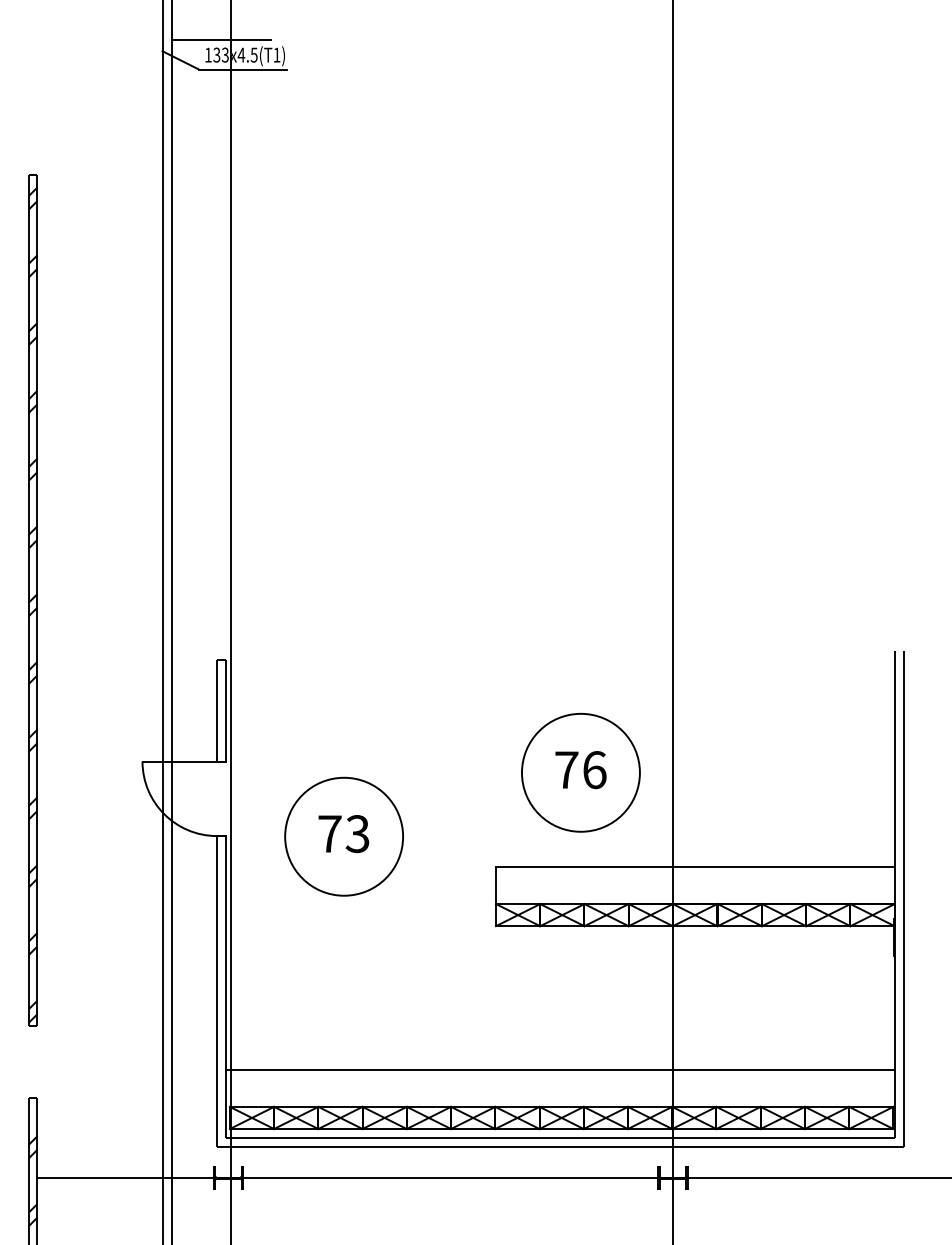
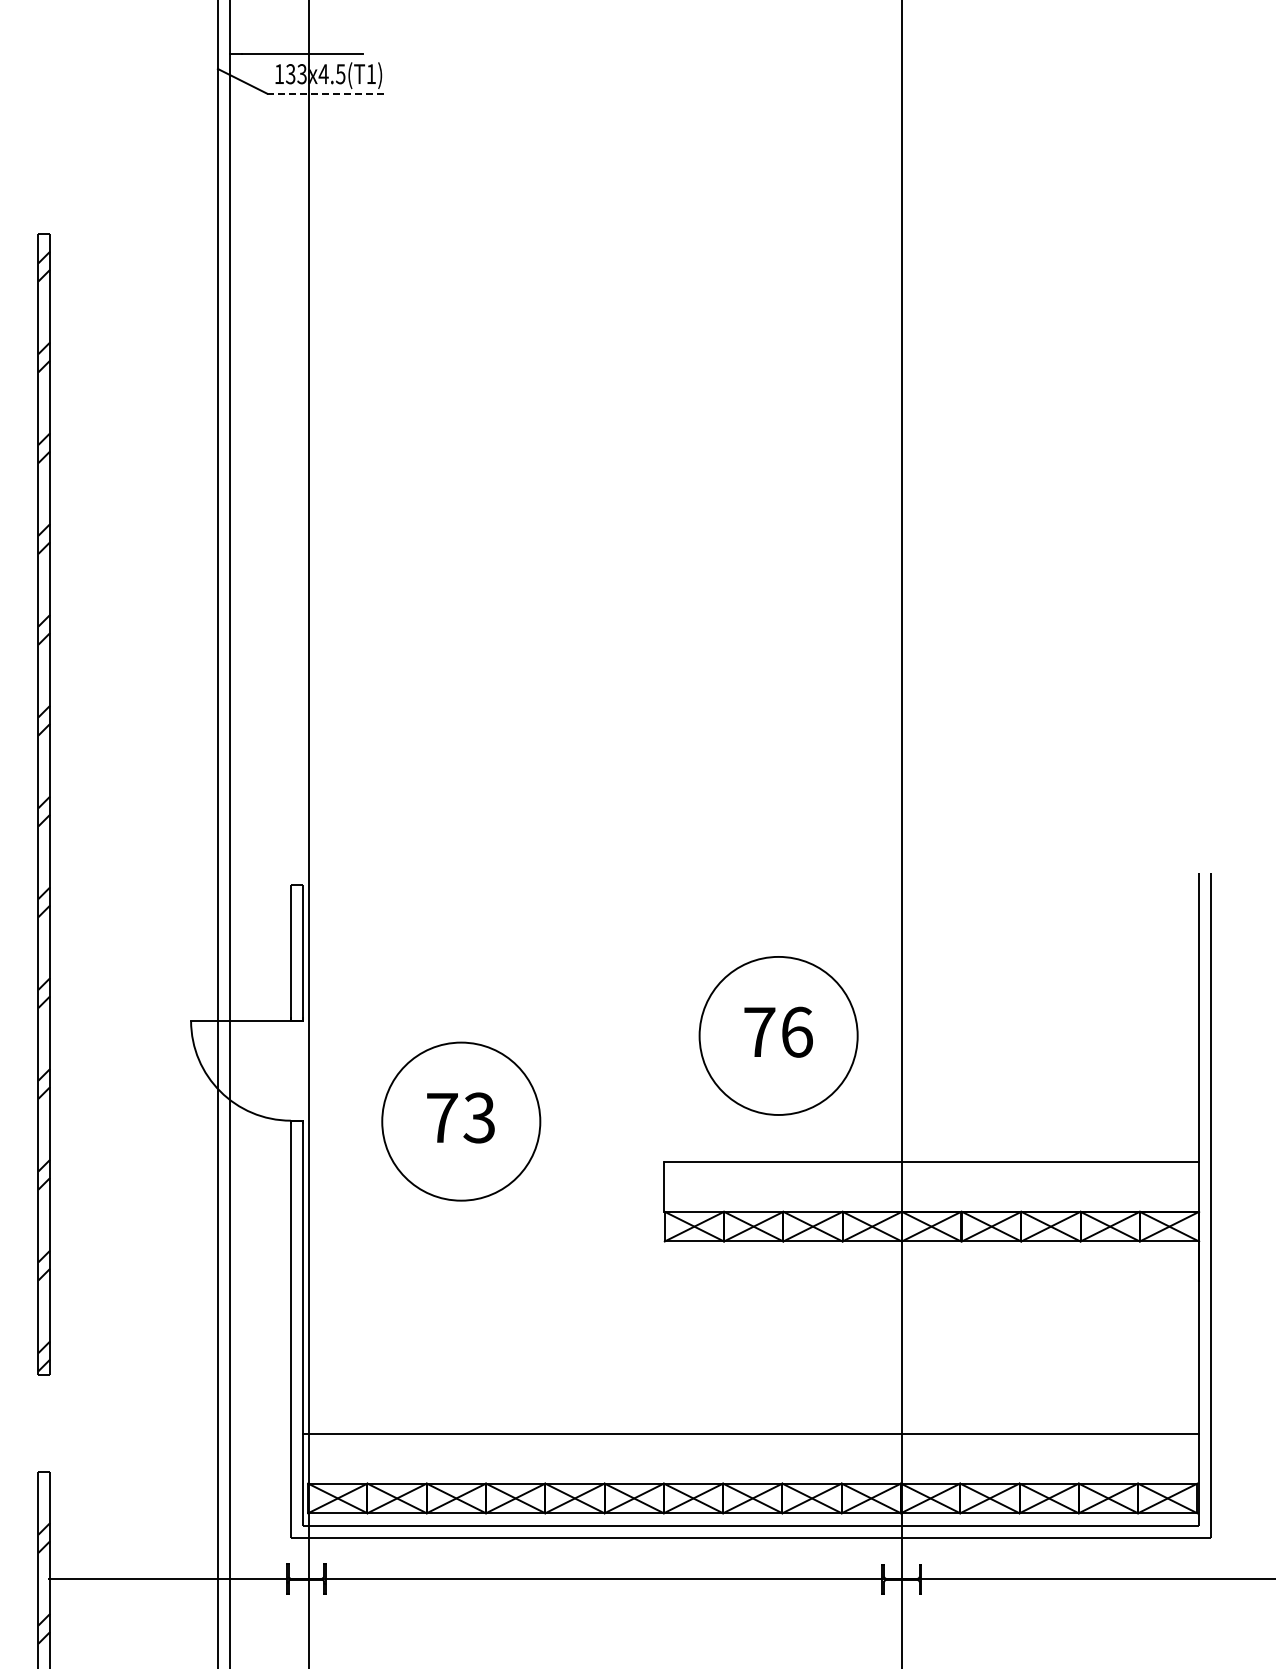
line: (243, 69) -> (326, 93), solid -> dashed

